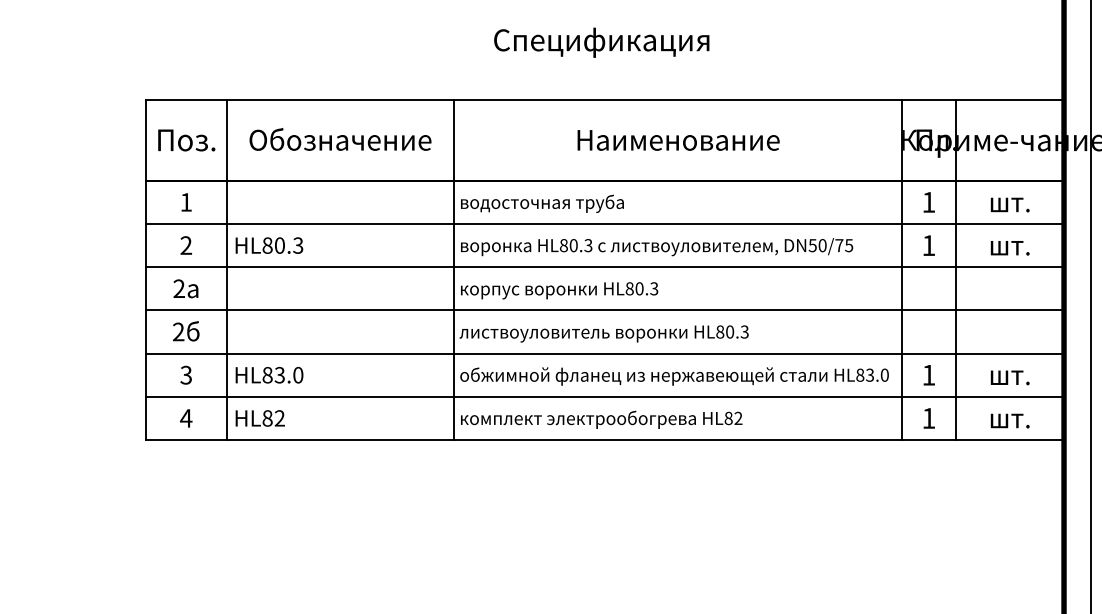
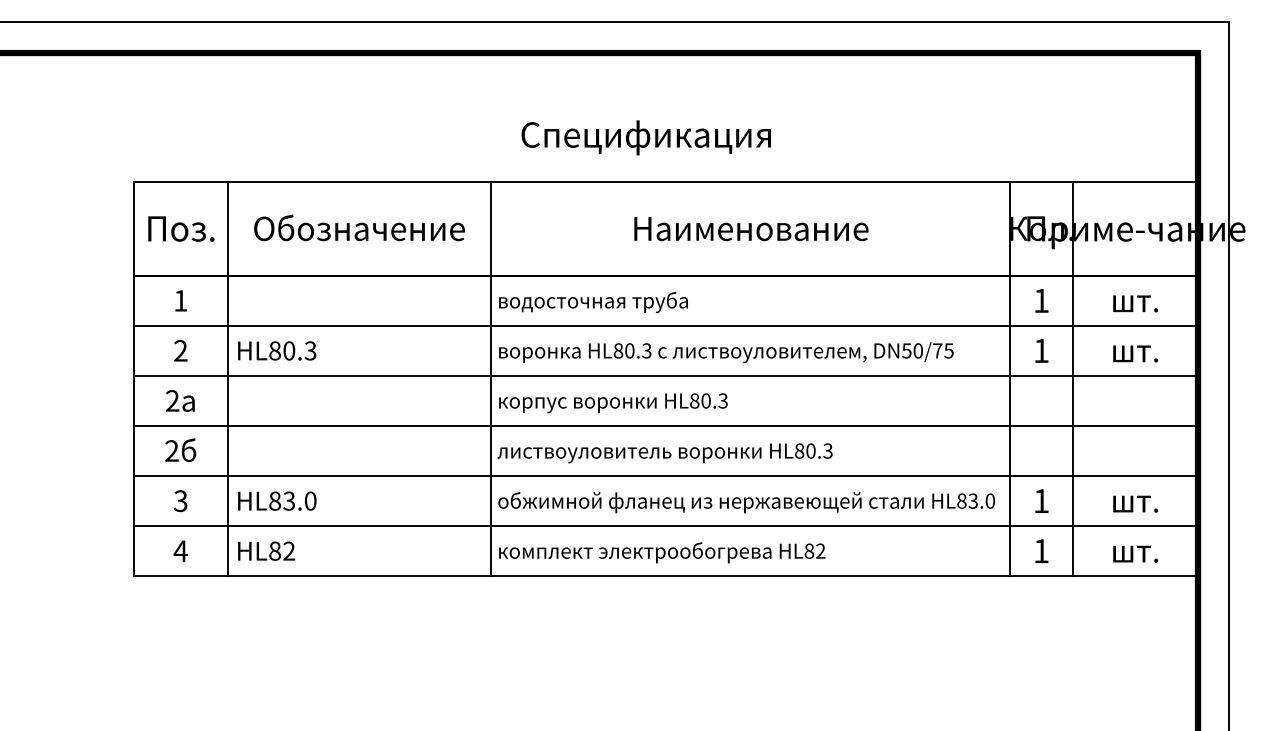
text: (601, 42) -> (645, 137), moved

